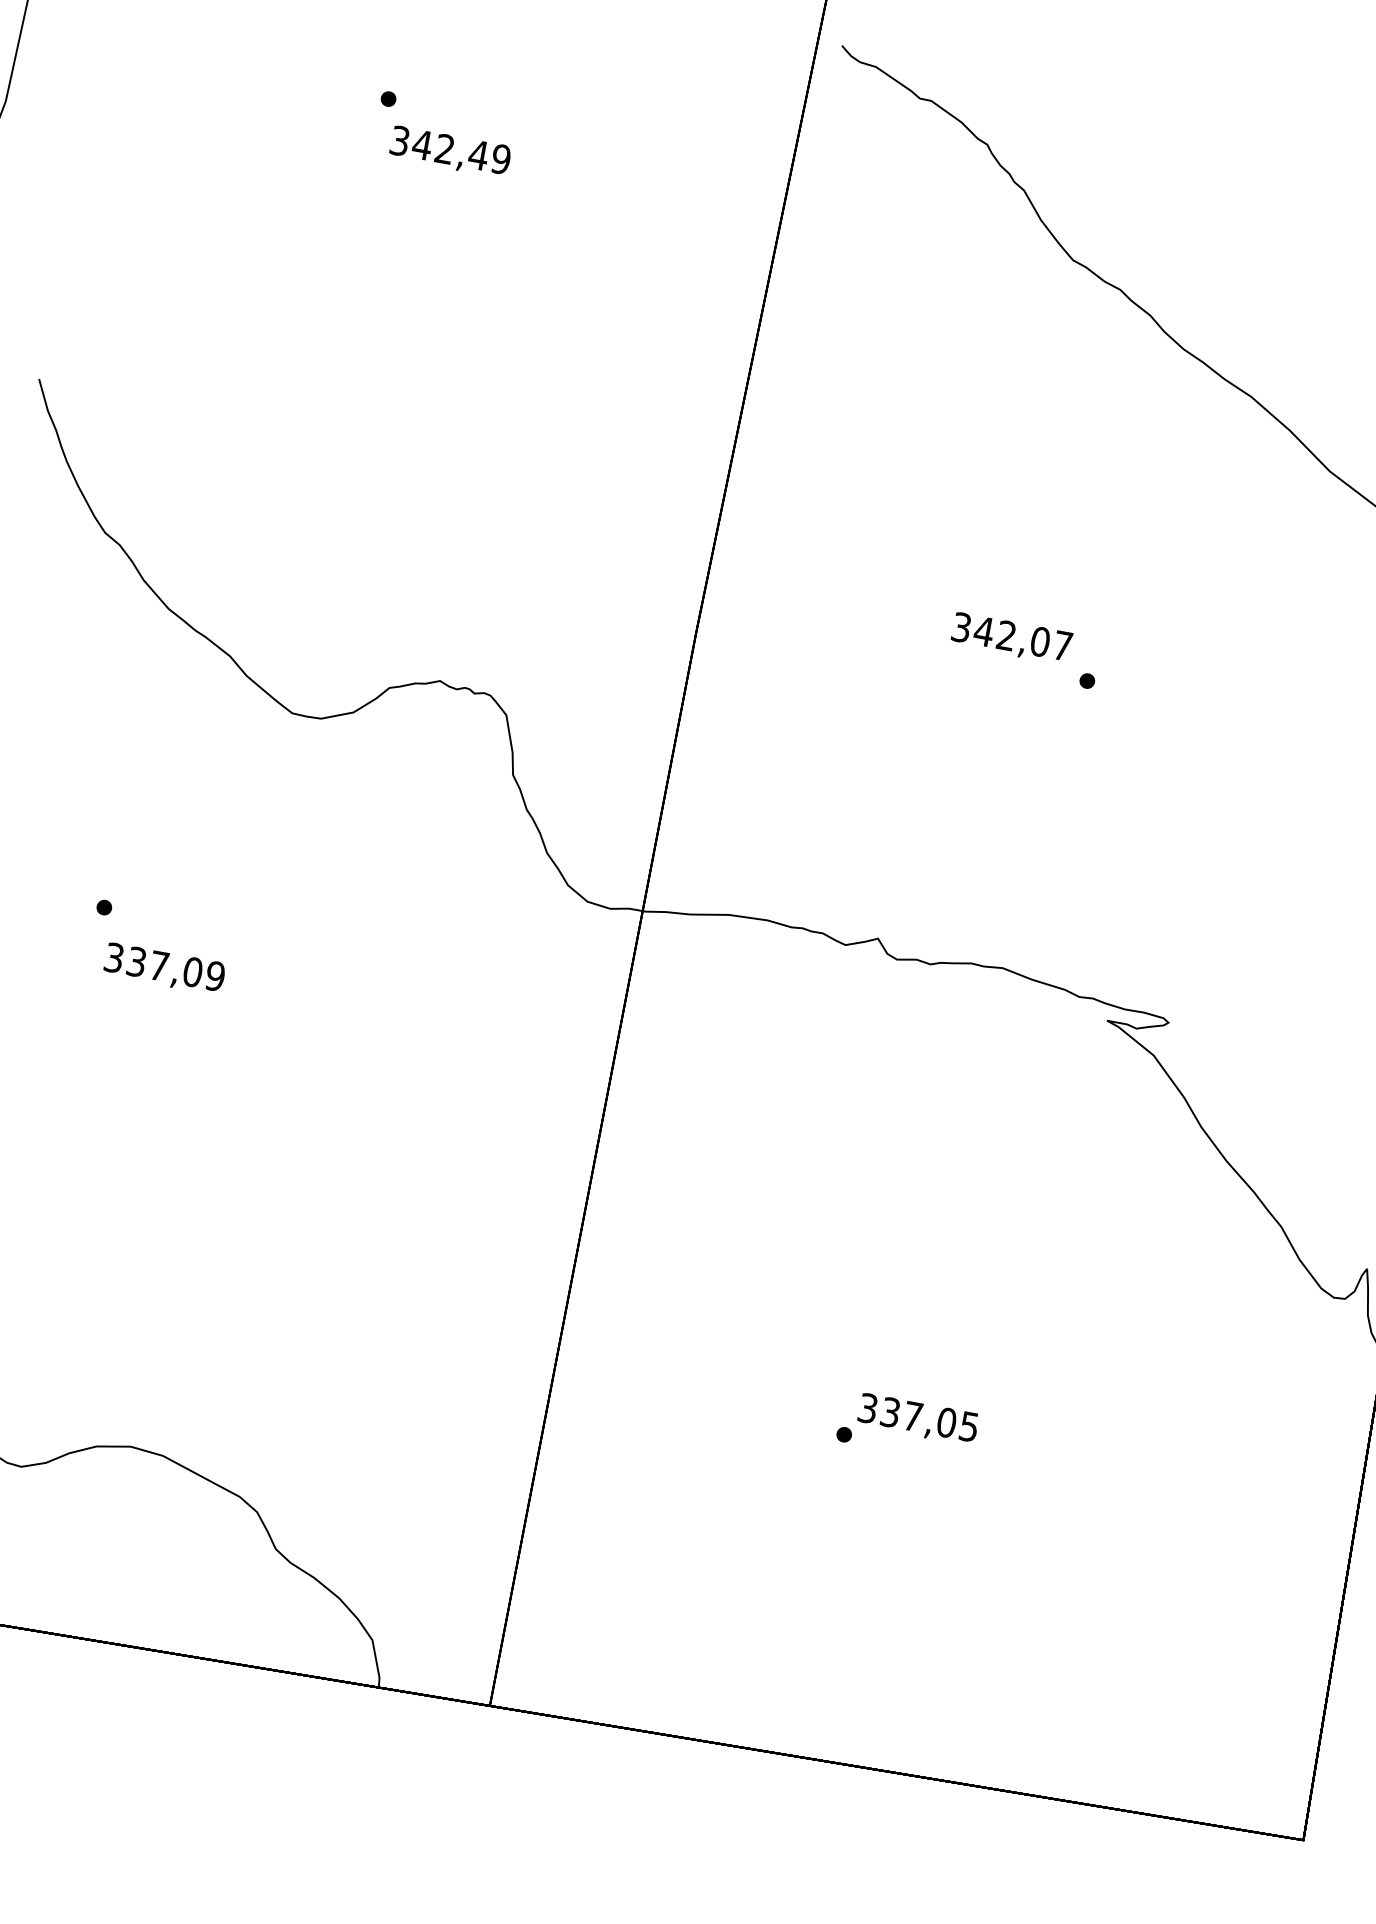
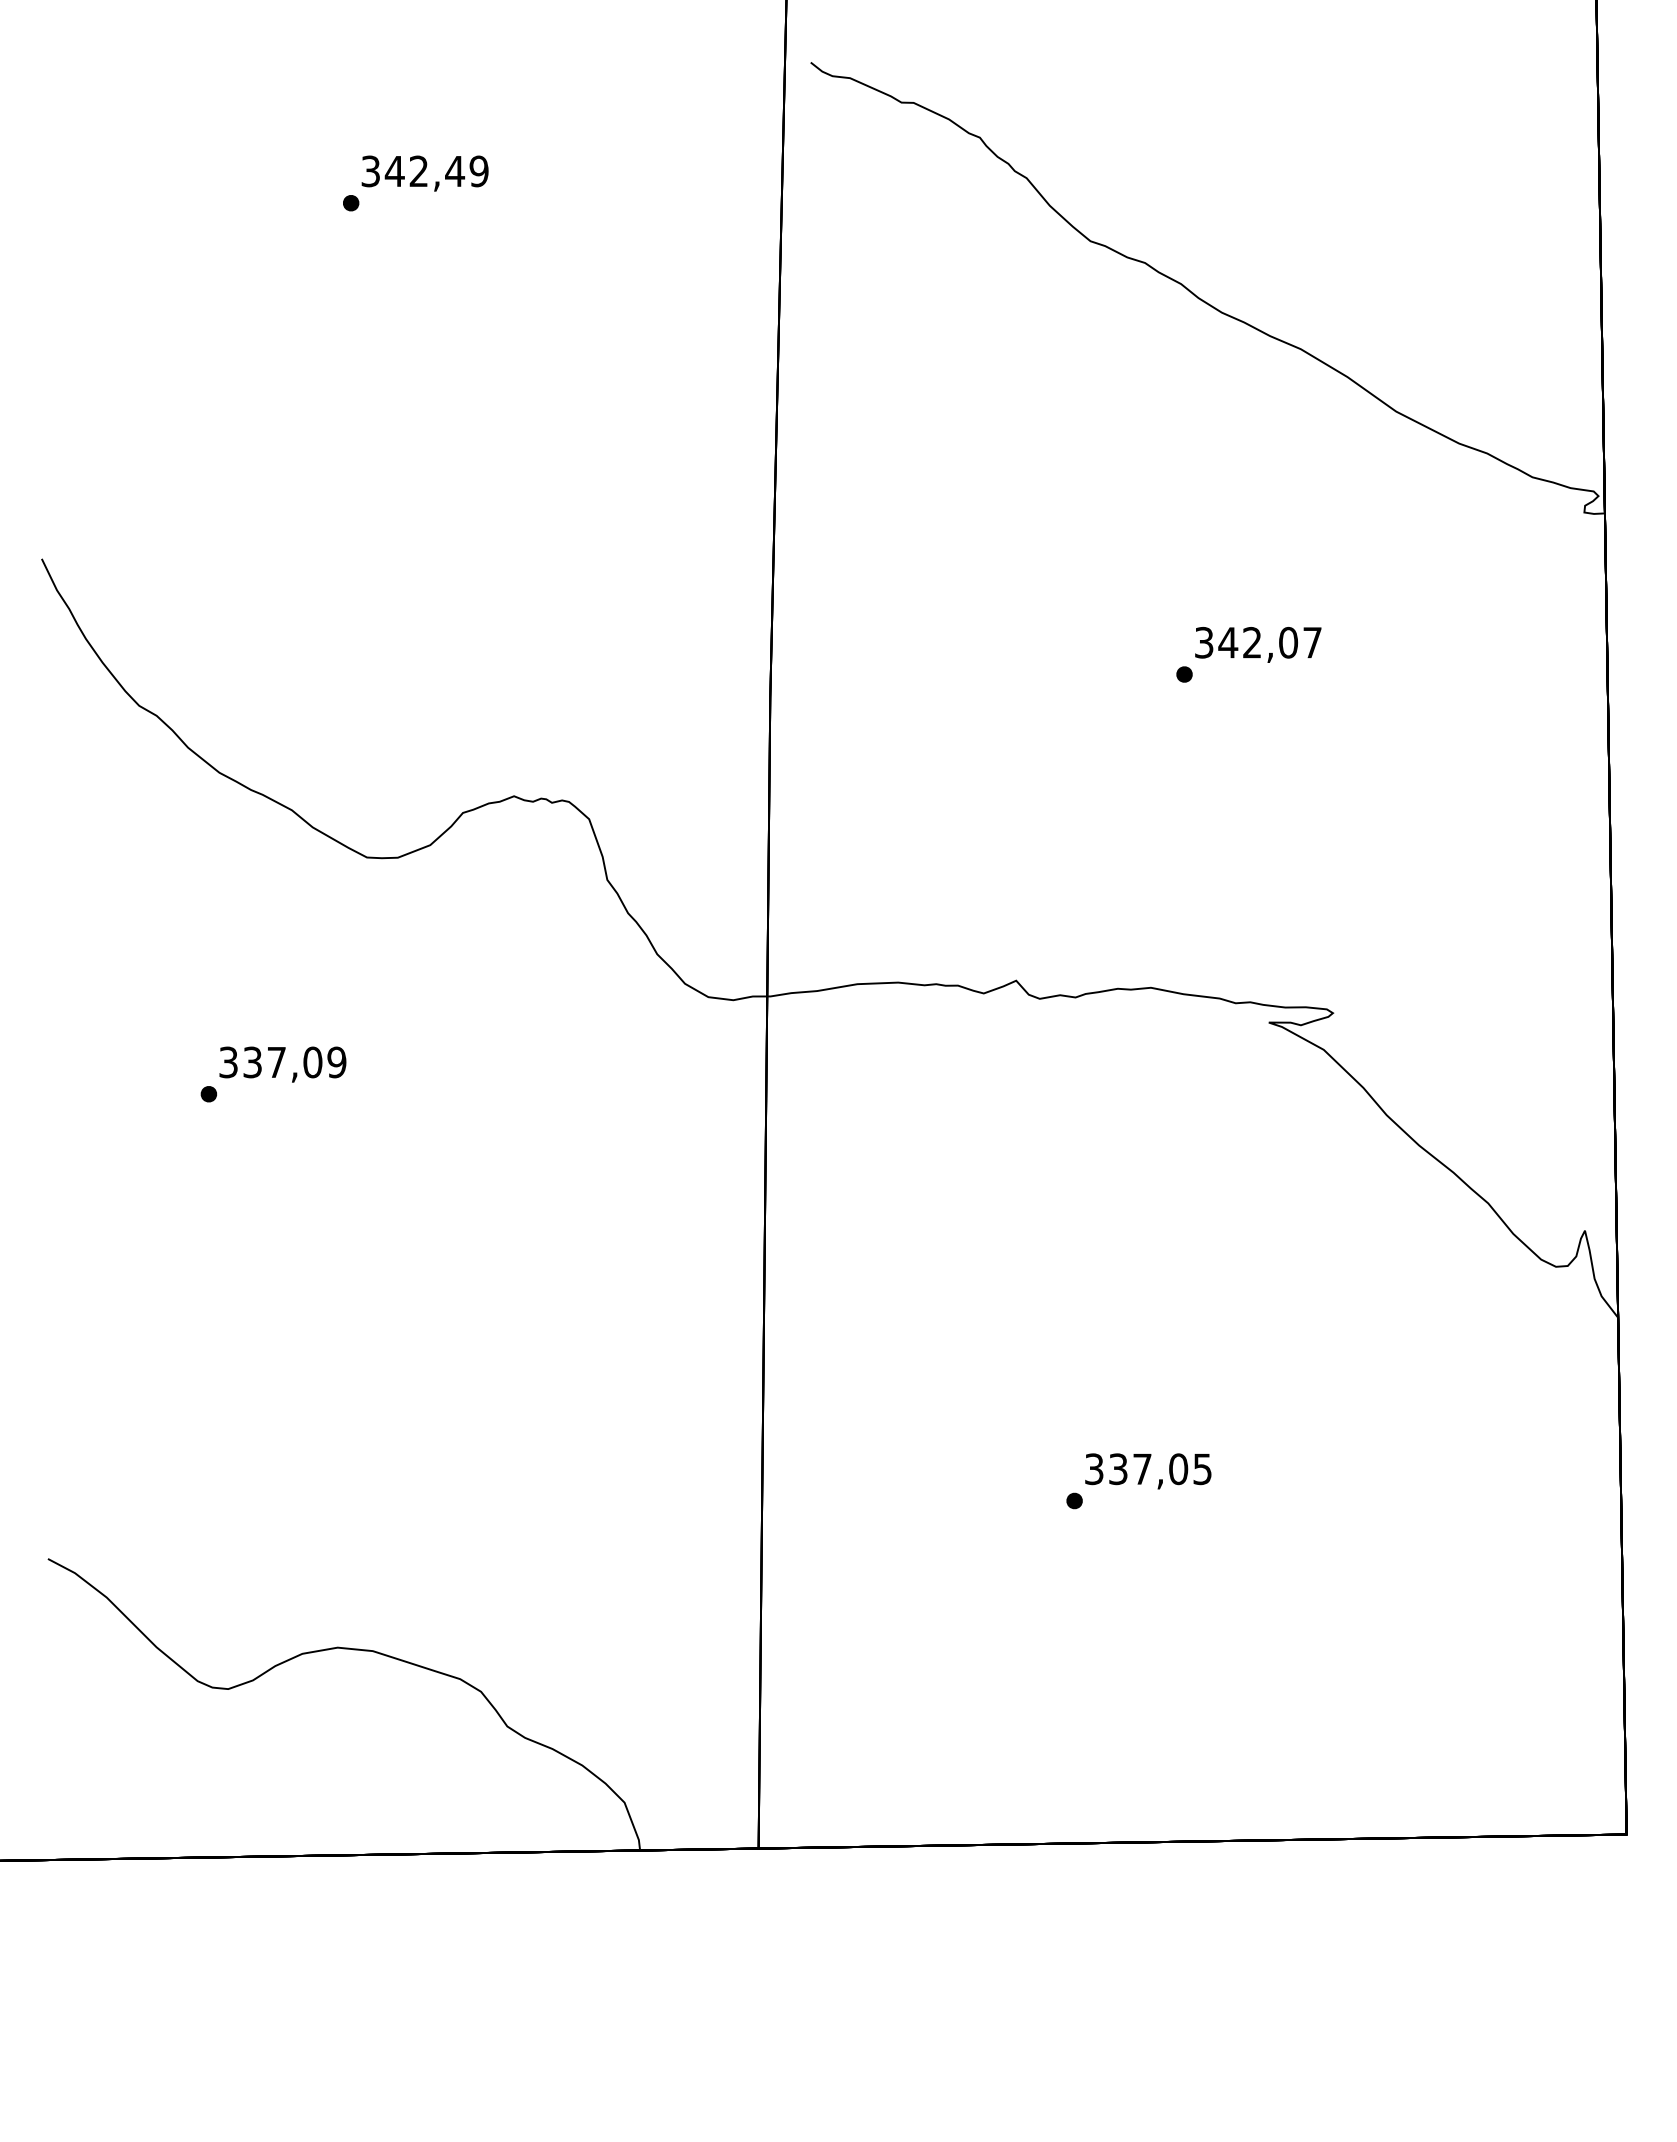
text: (449, 152) -> (424, 173), moved
text: (1012, 638) -> (1258, 644), moved
text: (164, 968) -> (282, 1064), moved

